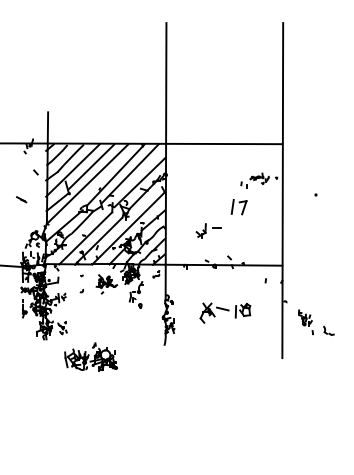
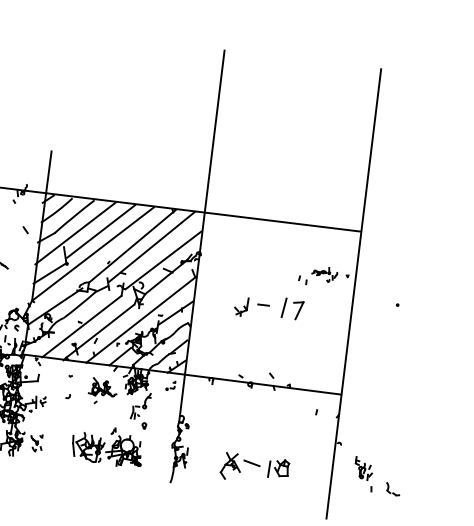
part: (208, 230) -> (251, 307), moved
part: (225, 312) -> (255, 468), moved
part: (90, 356) -> (106, 445), moved

